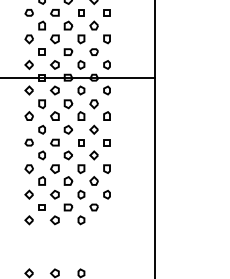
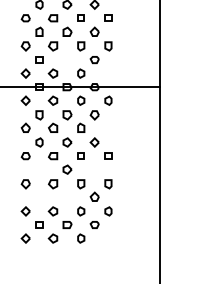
part: (68, 51) -> (67, 59), removed
part: (106, 64) -> (107, 73), removed
part: (106, 115) -> (107, 127), removed
part: (41, 155) -> (38, 169), removed
part: (93, 155) -> (94, 169), removed
part: (41, 180) -> (38, 196), removed
part: (68, 180) -> (67, 196), removed

